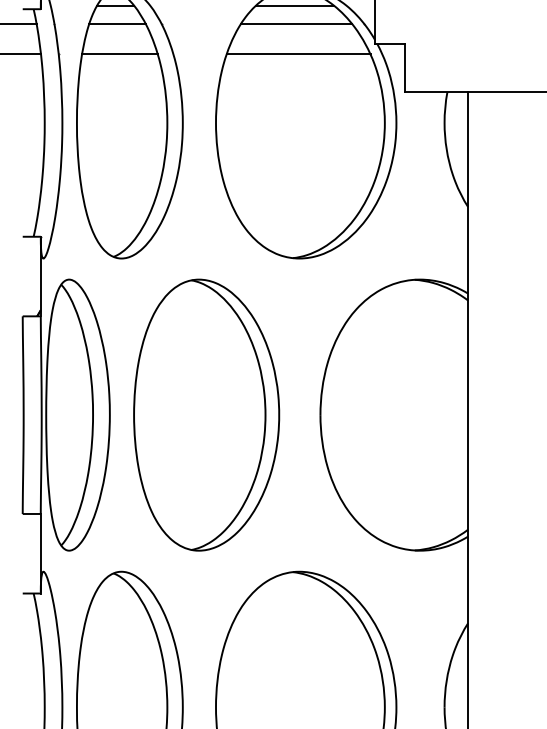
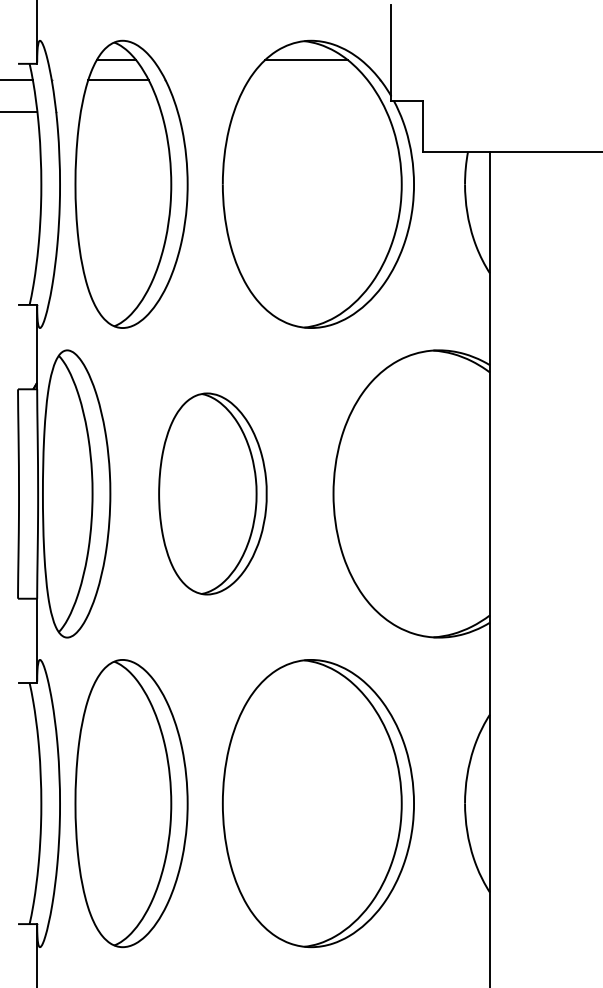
line: (296, 23) -> (308, 79), removed
line: (119, 54) -> (120, 111), removed
line: (298, 54) -> (310, 111), removed
part: (206, 414) -> (212, 493), size x0.7

